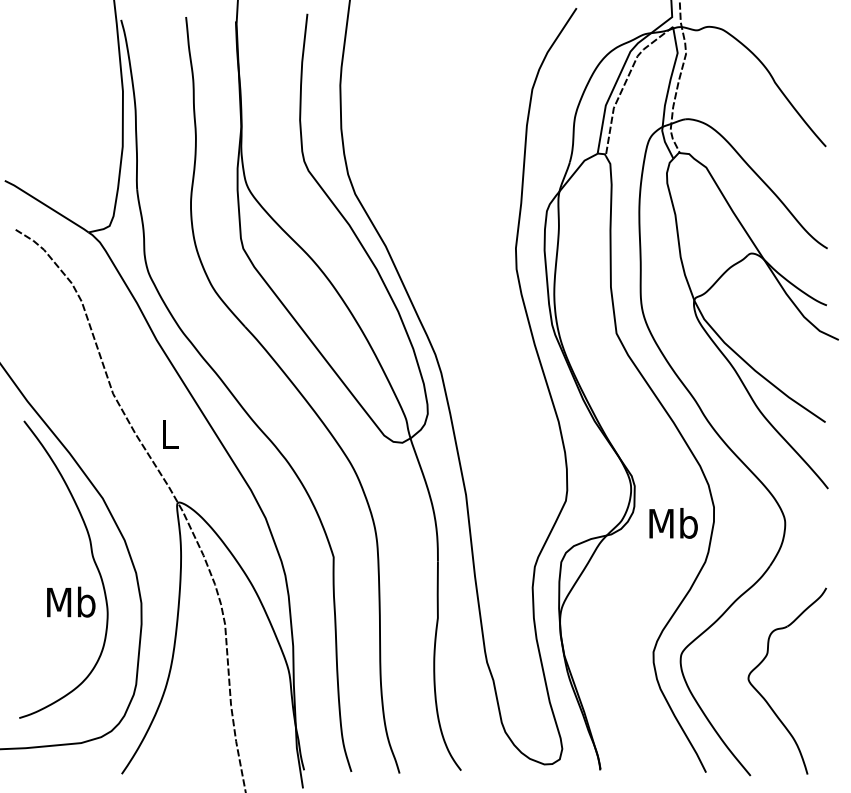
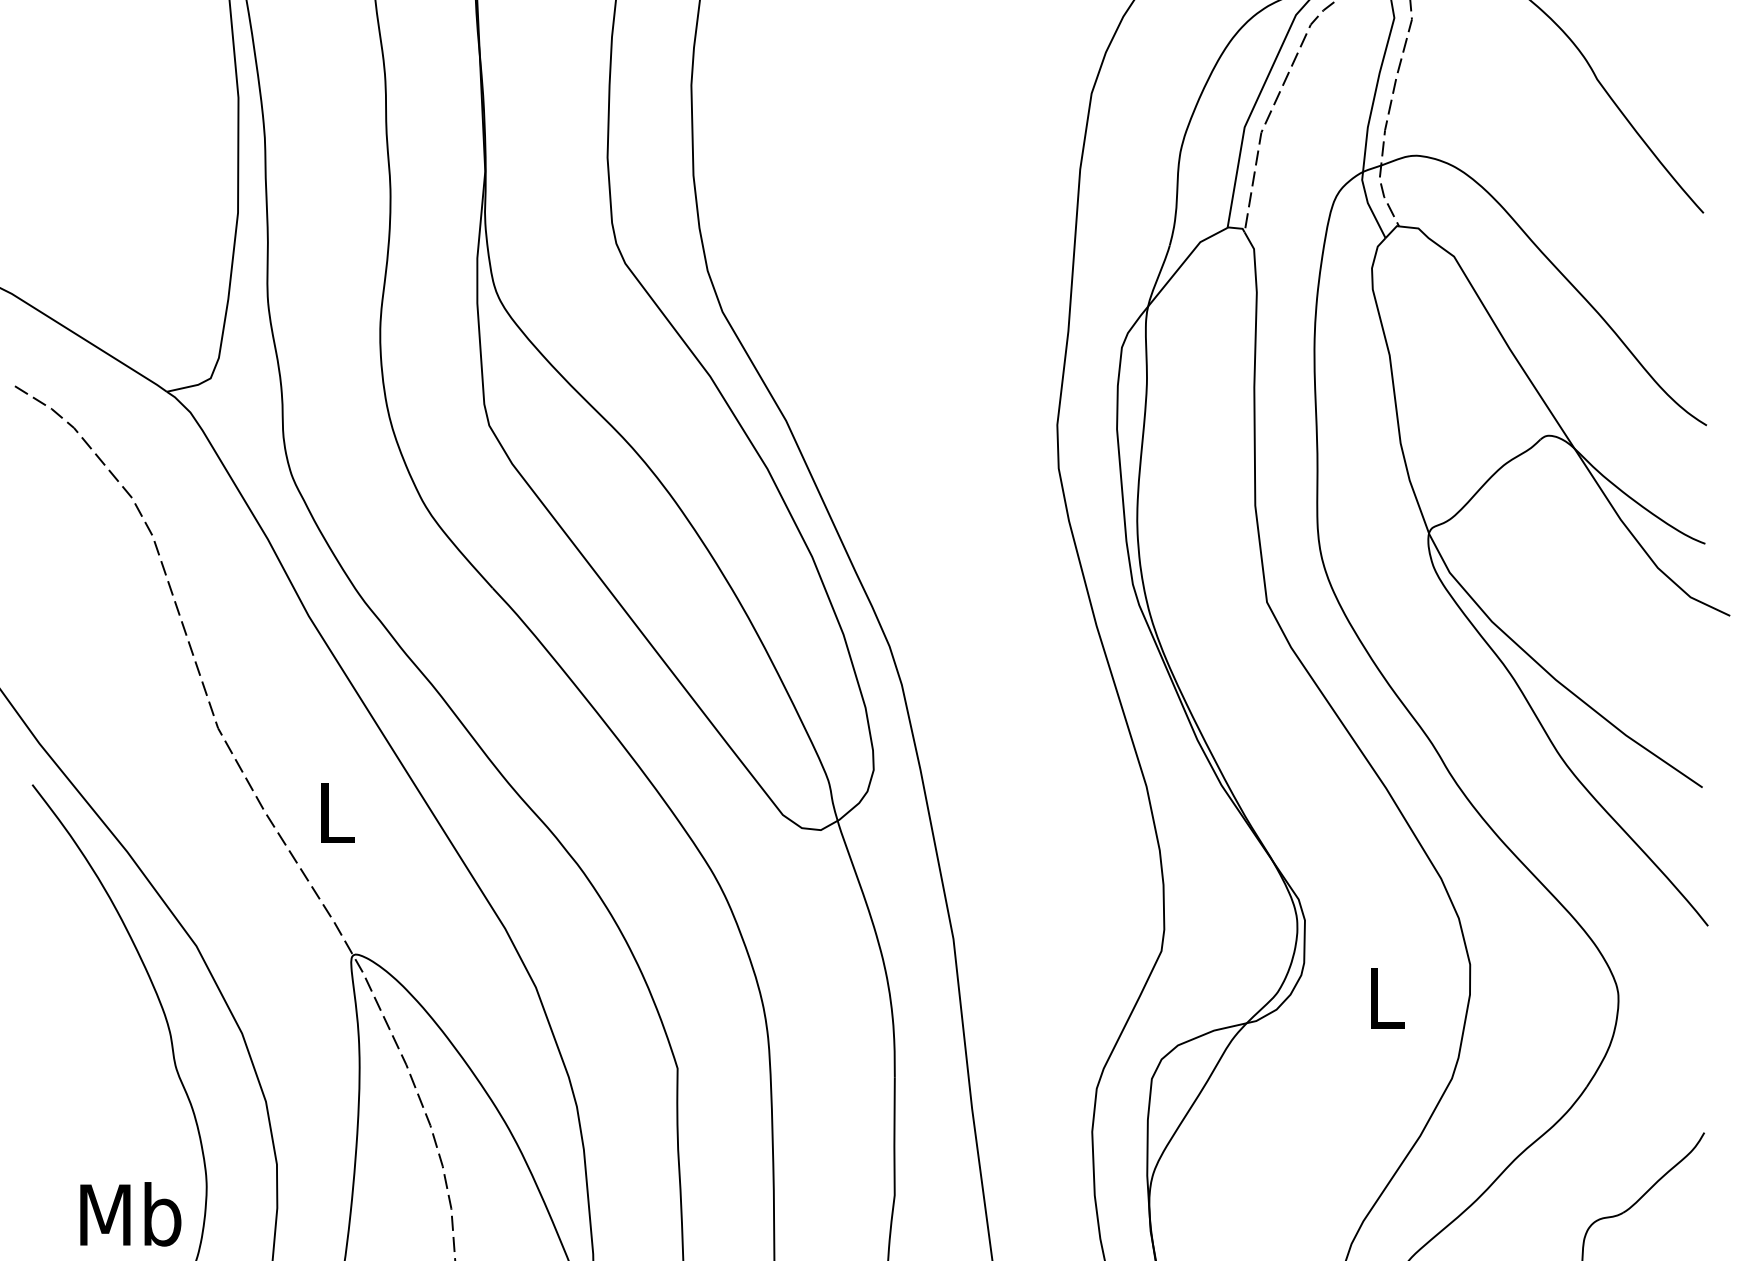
text: (673, 523) -> (1385, 998), Mb -> L
text: (71, 601) -> (131, 1212), moved

